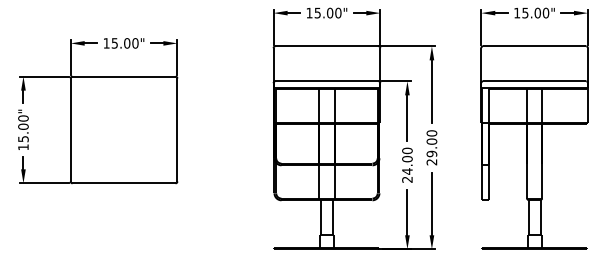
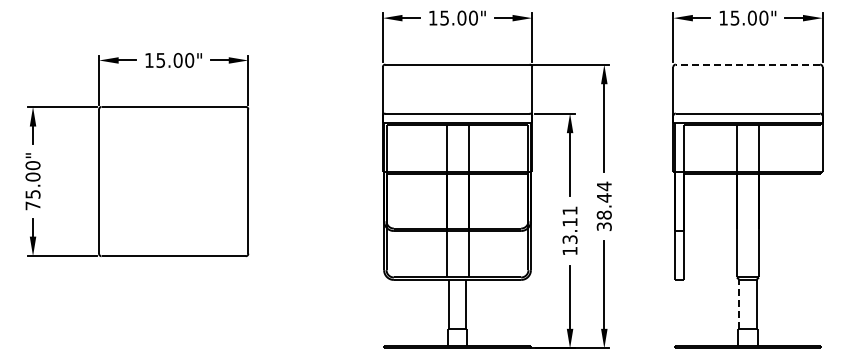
line: (534, 46) -> (747, 64), solid -> dashed
text: (23, 147) -> (32, 205), 15.00" -> 75.00"
text: (431, 147) -> (603, 205), 29.00 -> 38.44
text: (407, 164) -> (569, 230), 24.00 -> 13.11
line: (528, 217) -> (739, 303), solid -> dashed

